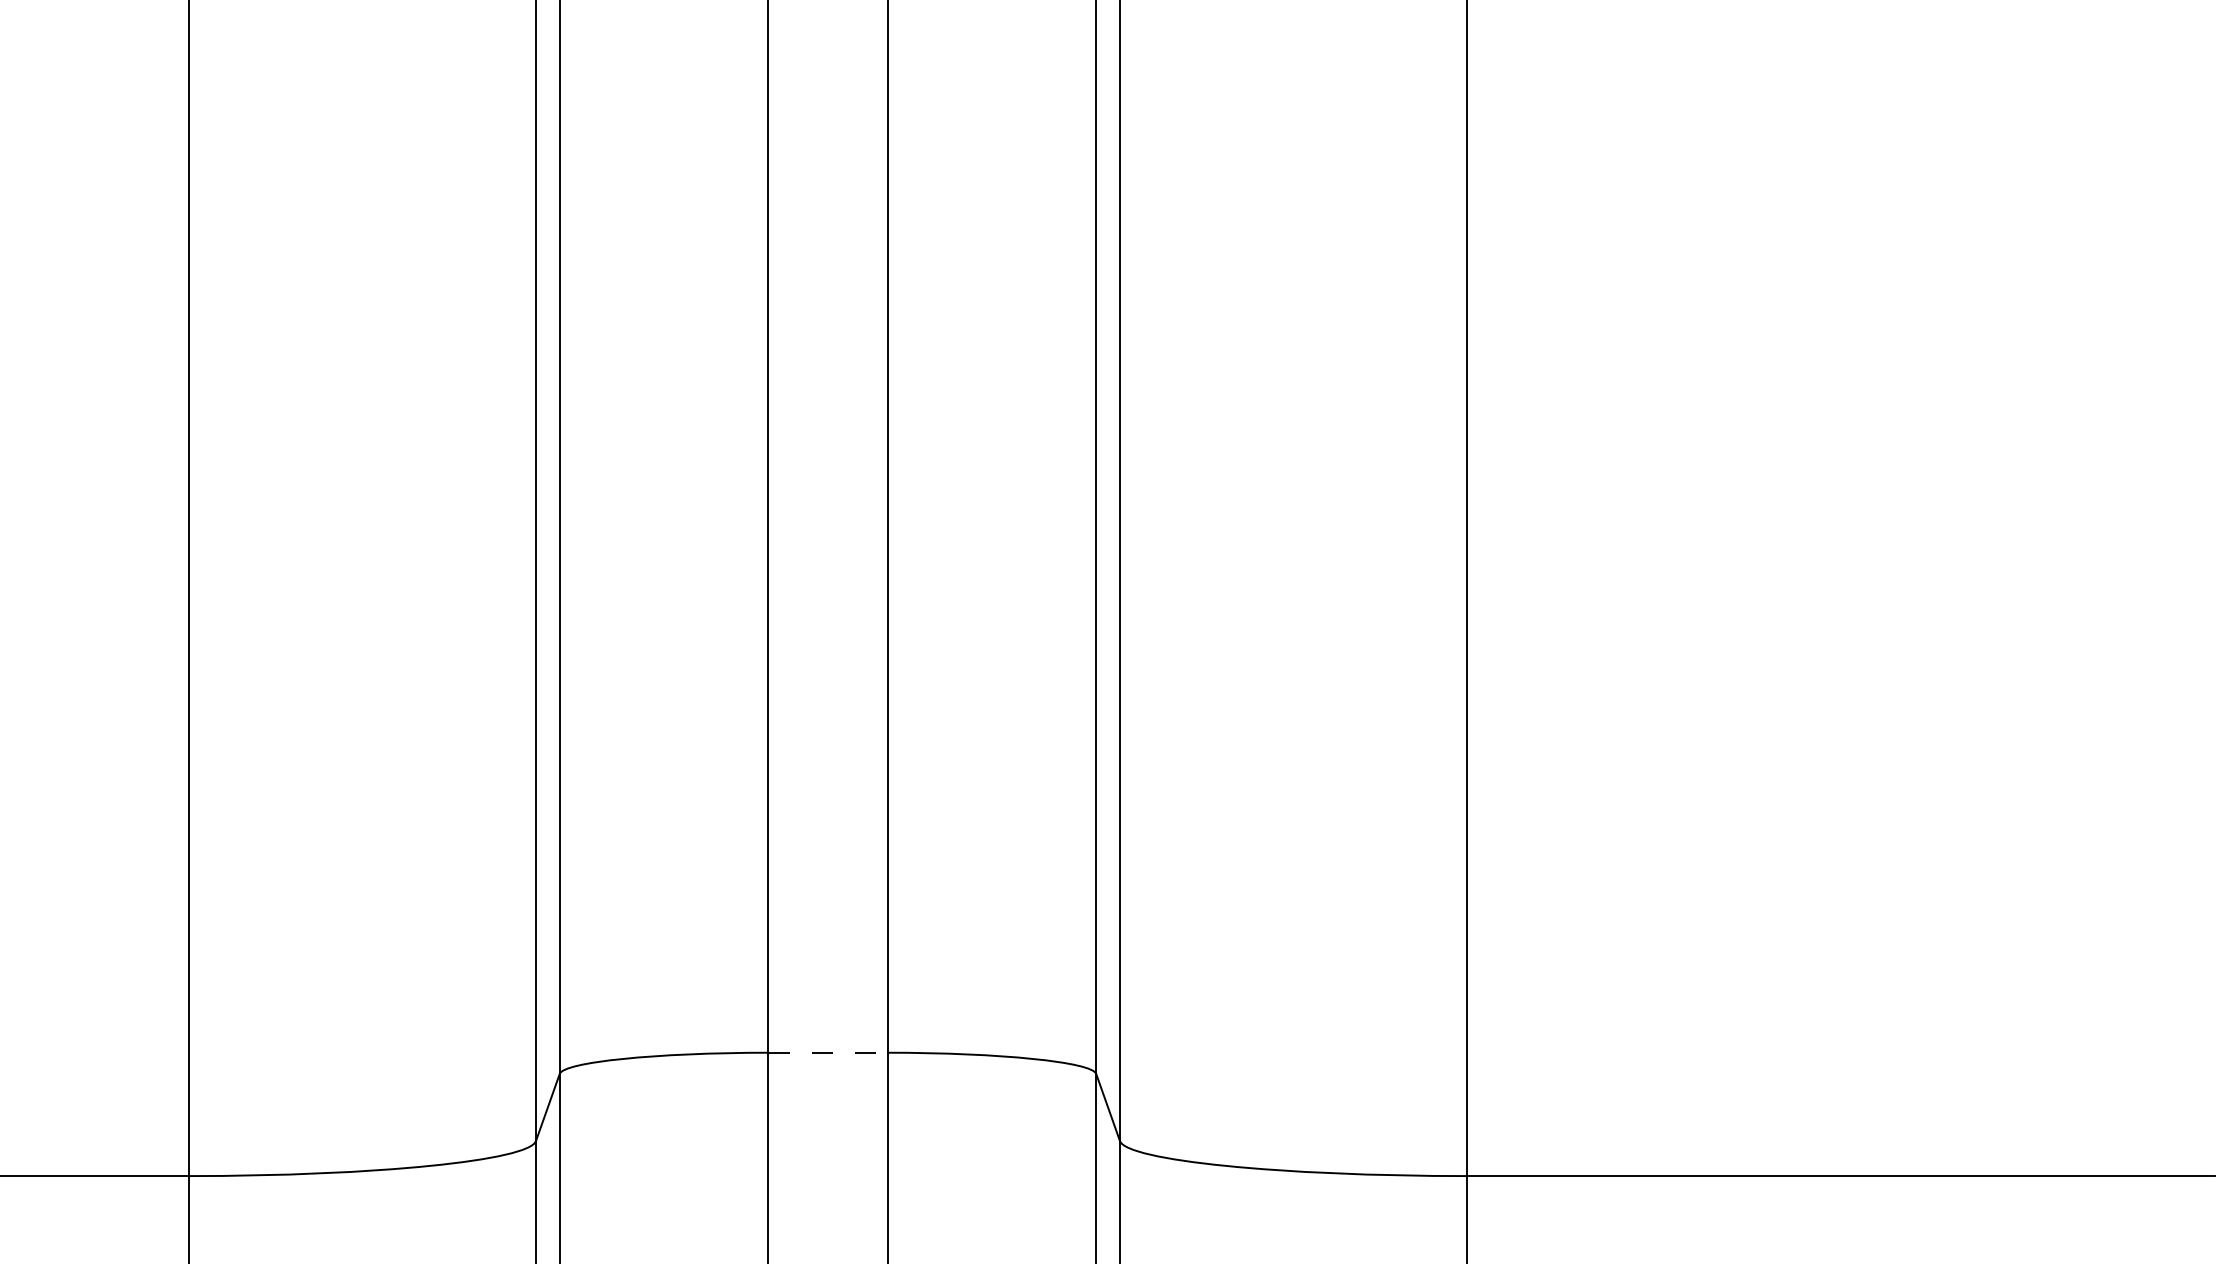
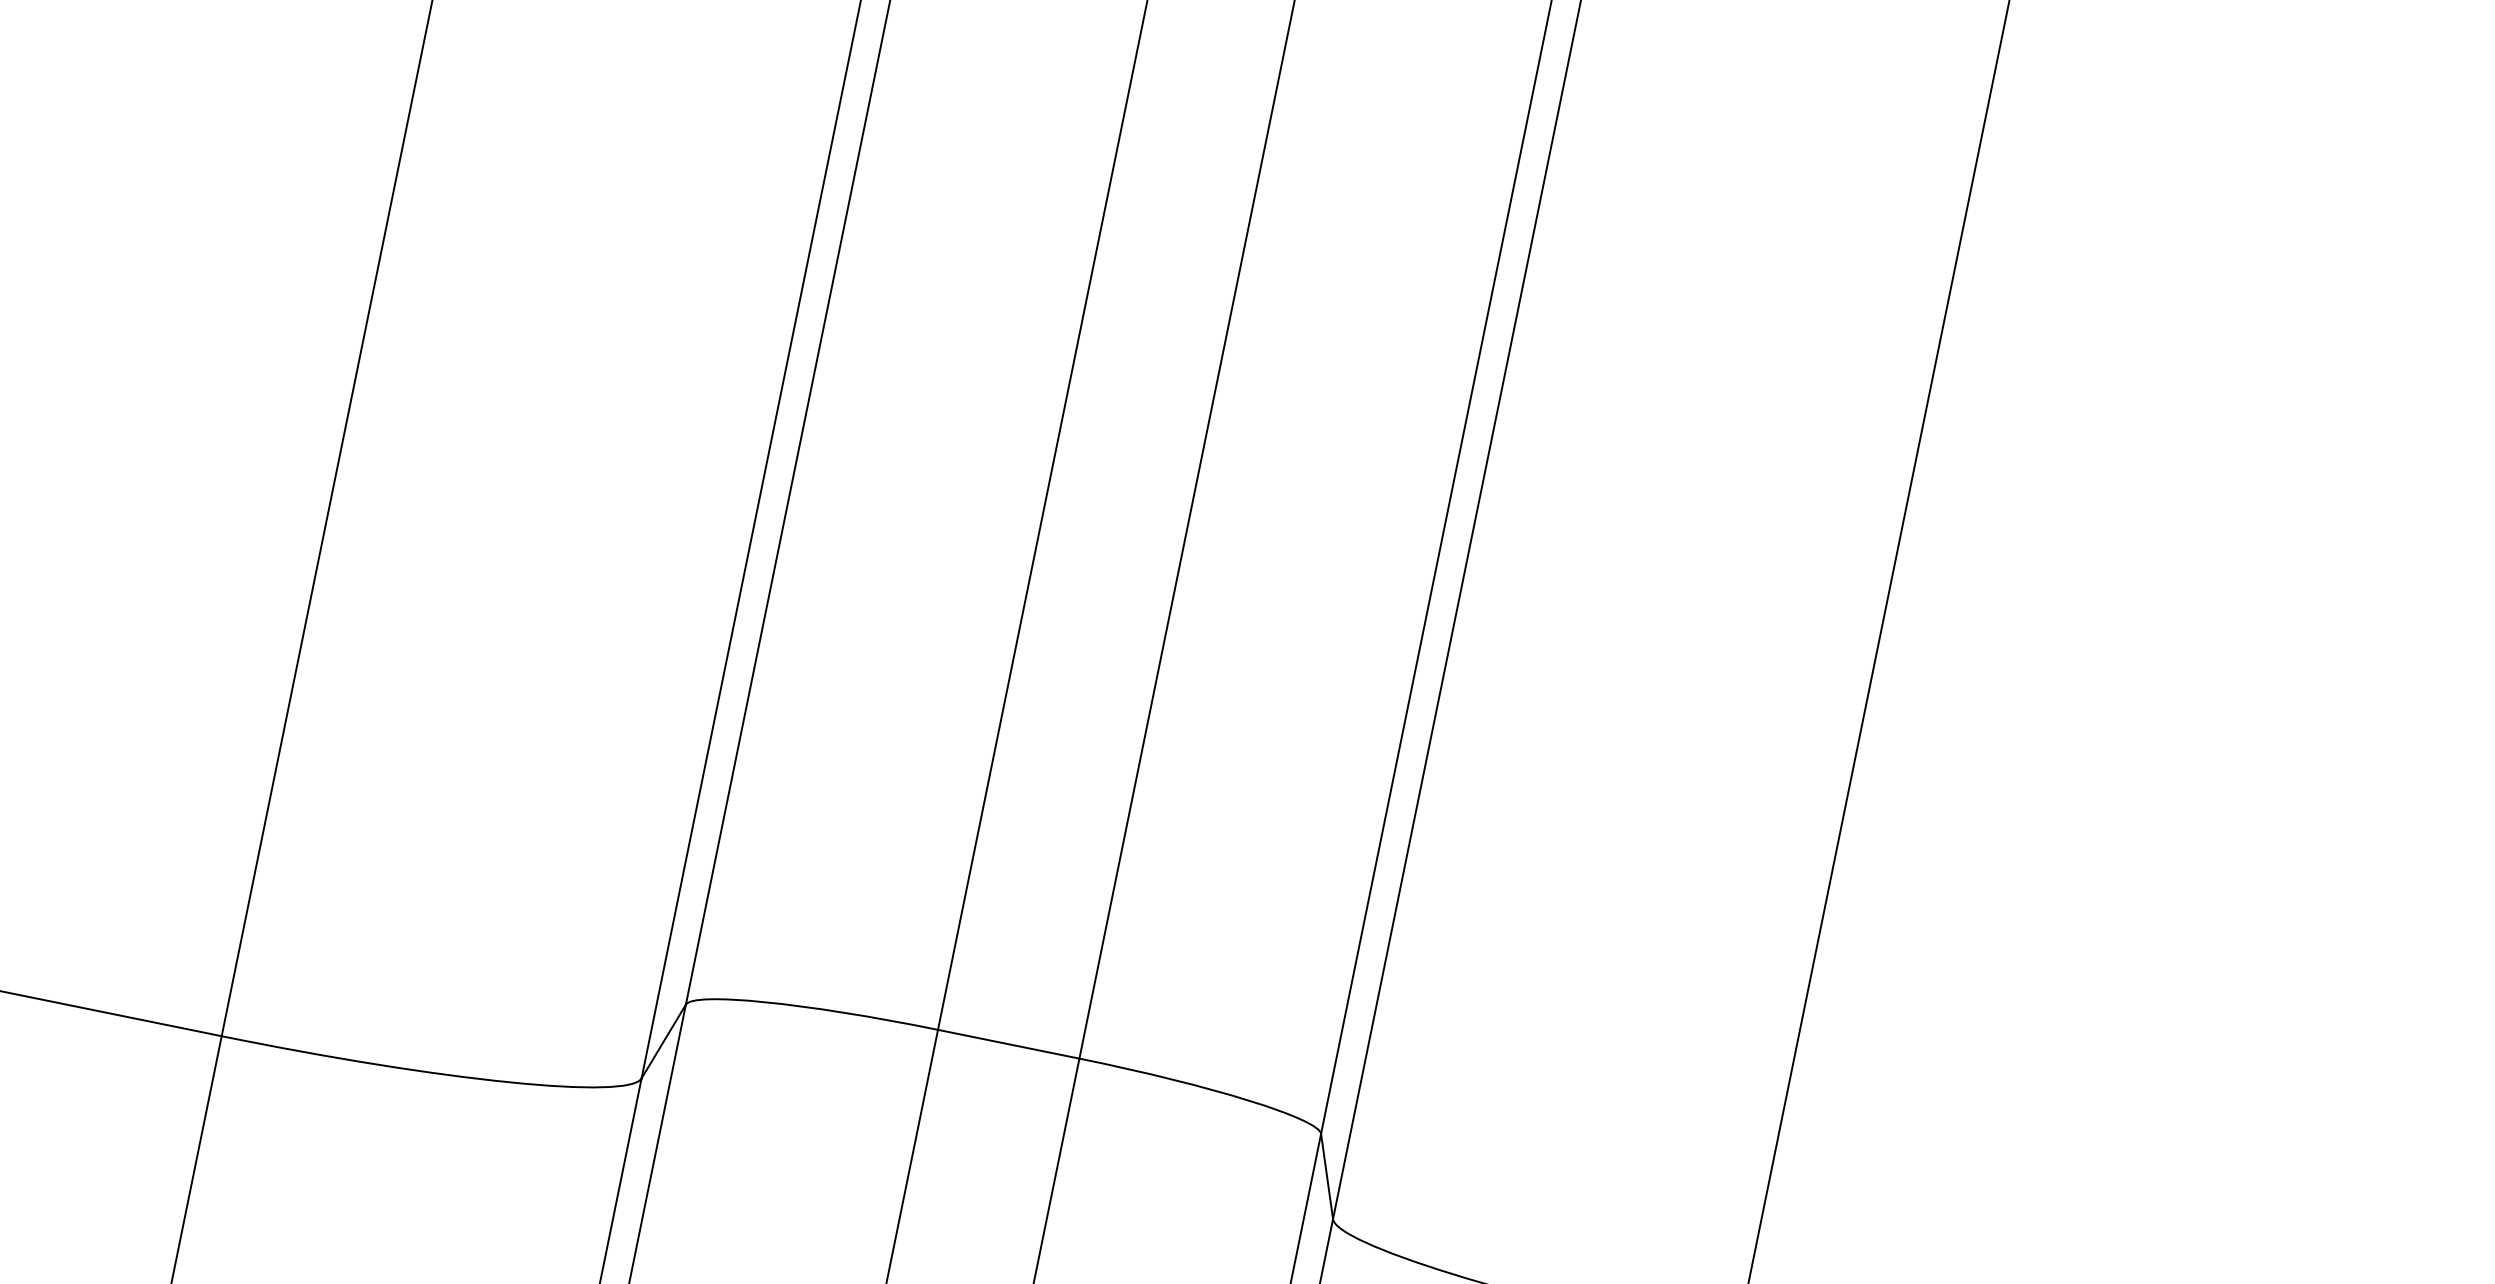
line: (828, 1052) -> (1009, 1044), dashed -> solid

